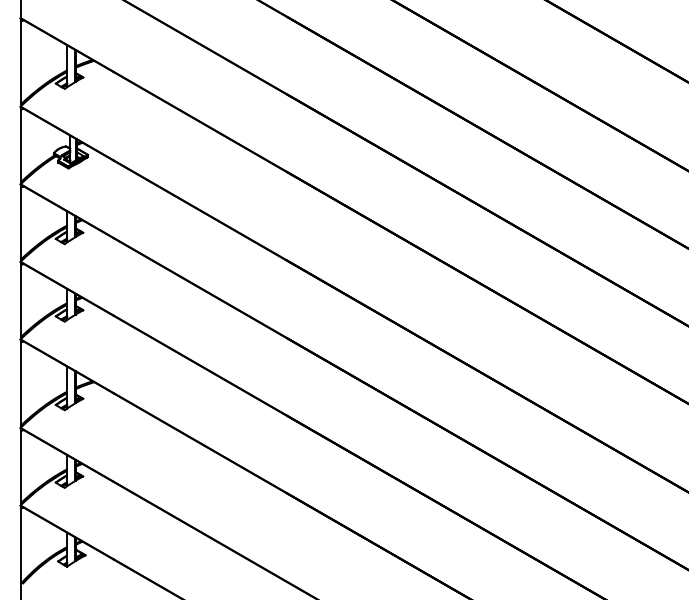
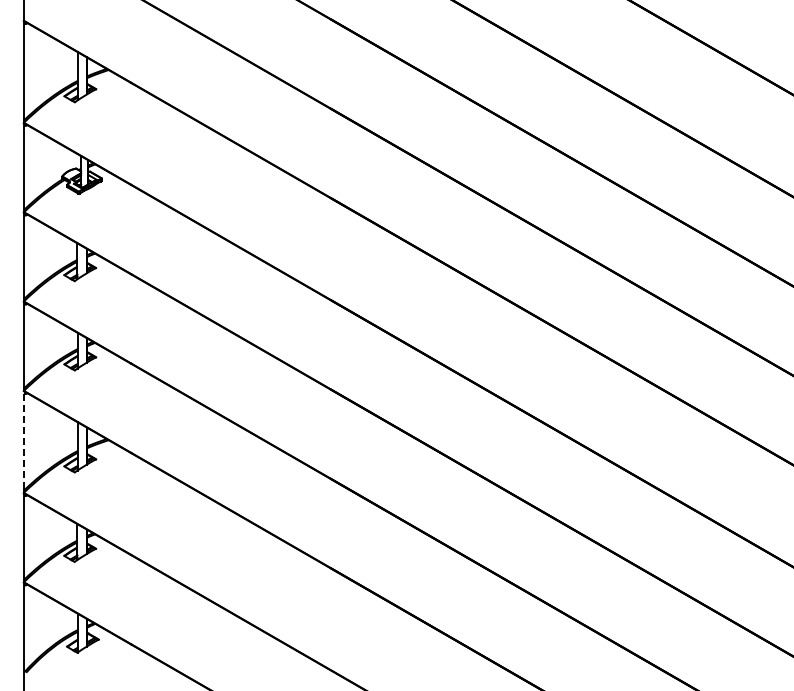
line: (20, 381) -> (23, 439), solid -> dashed

